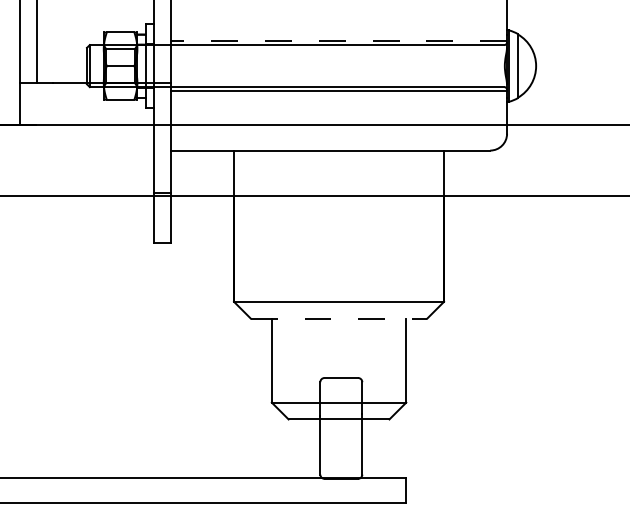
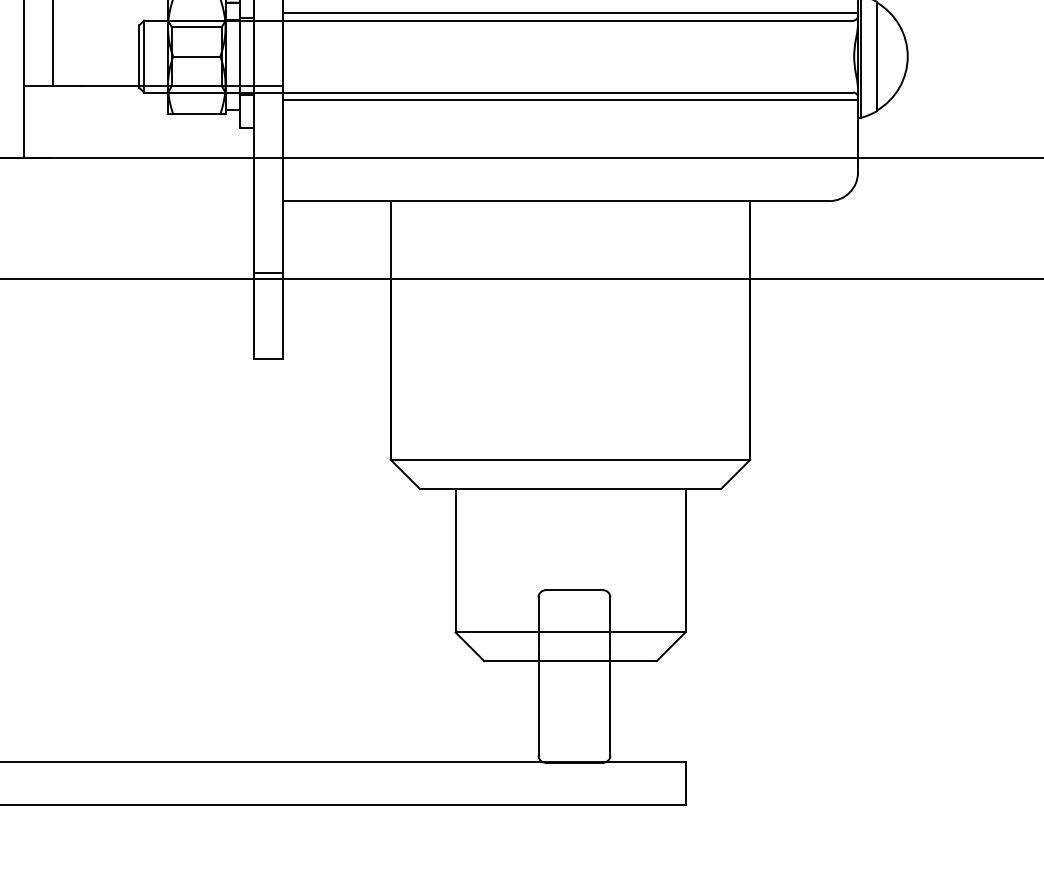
line: (338, 40) -> (569, 12), dashed -> solid
line: (339, 318) -> (571, 488), dashed -> solid

